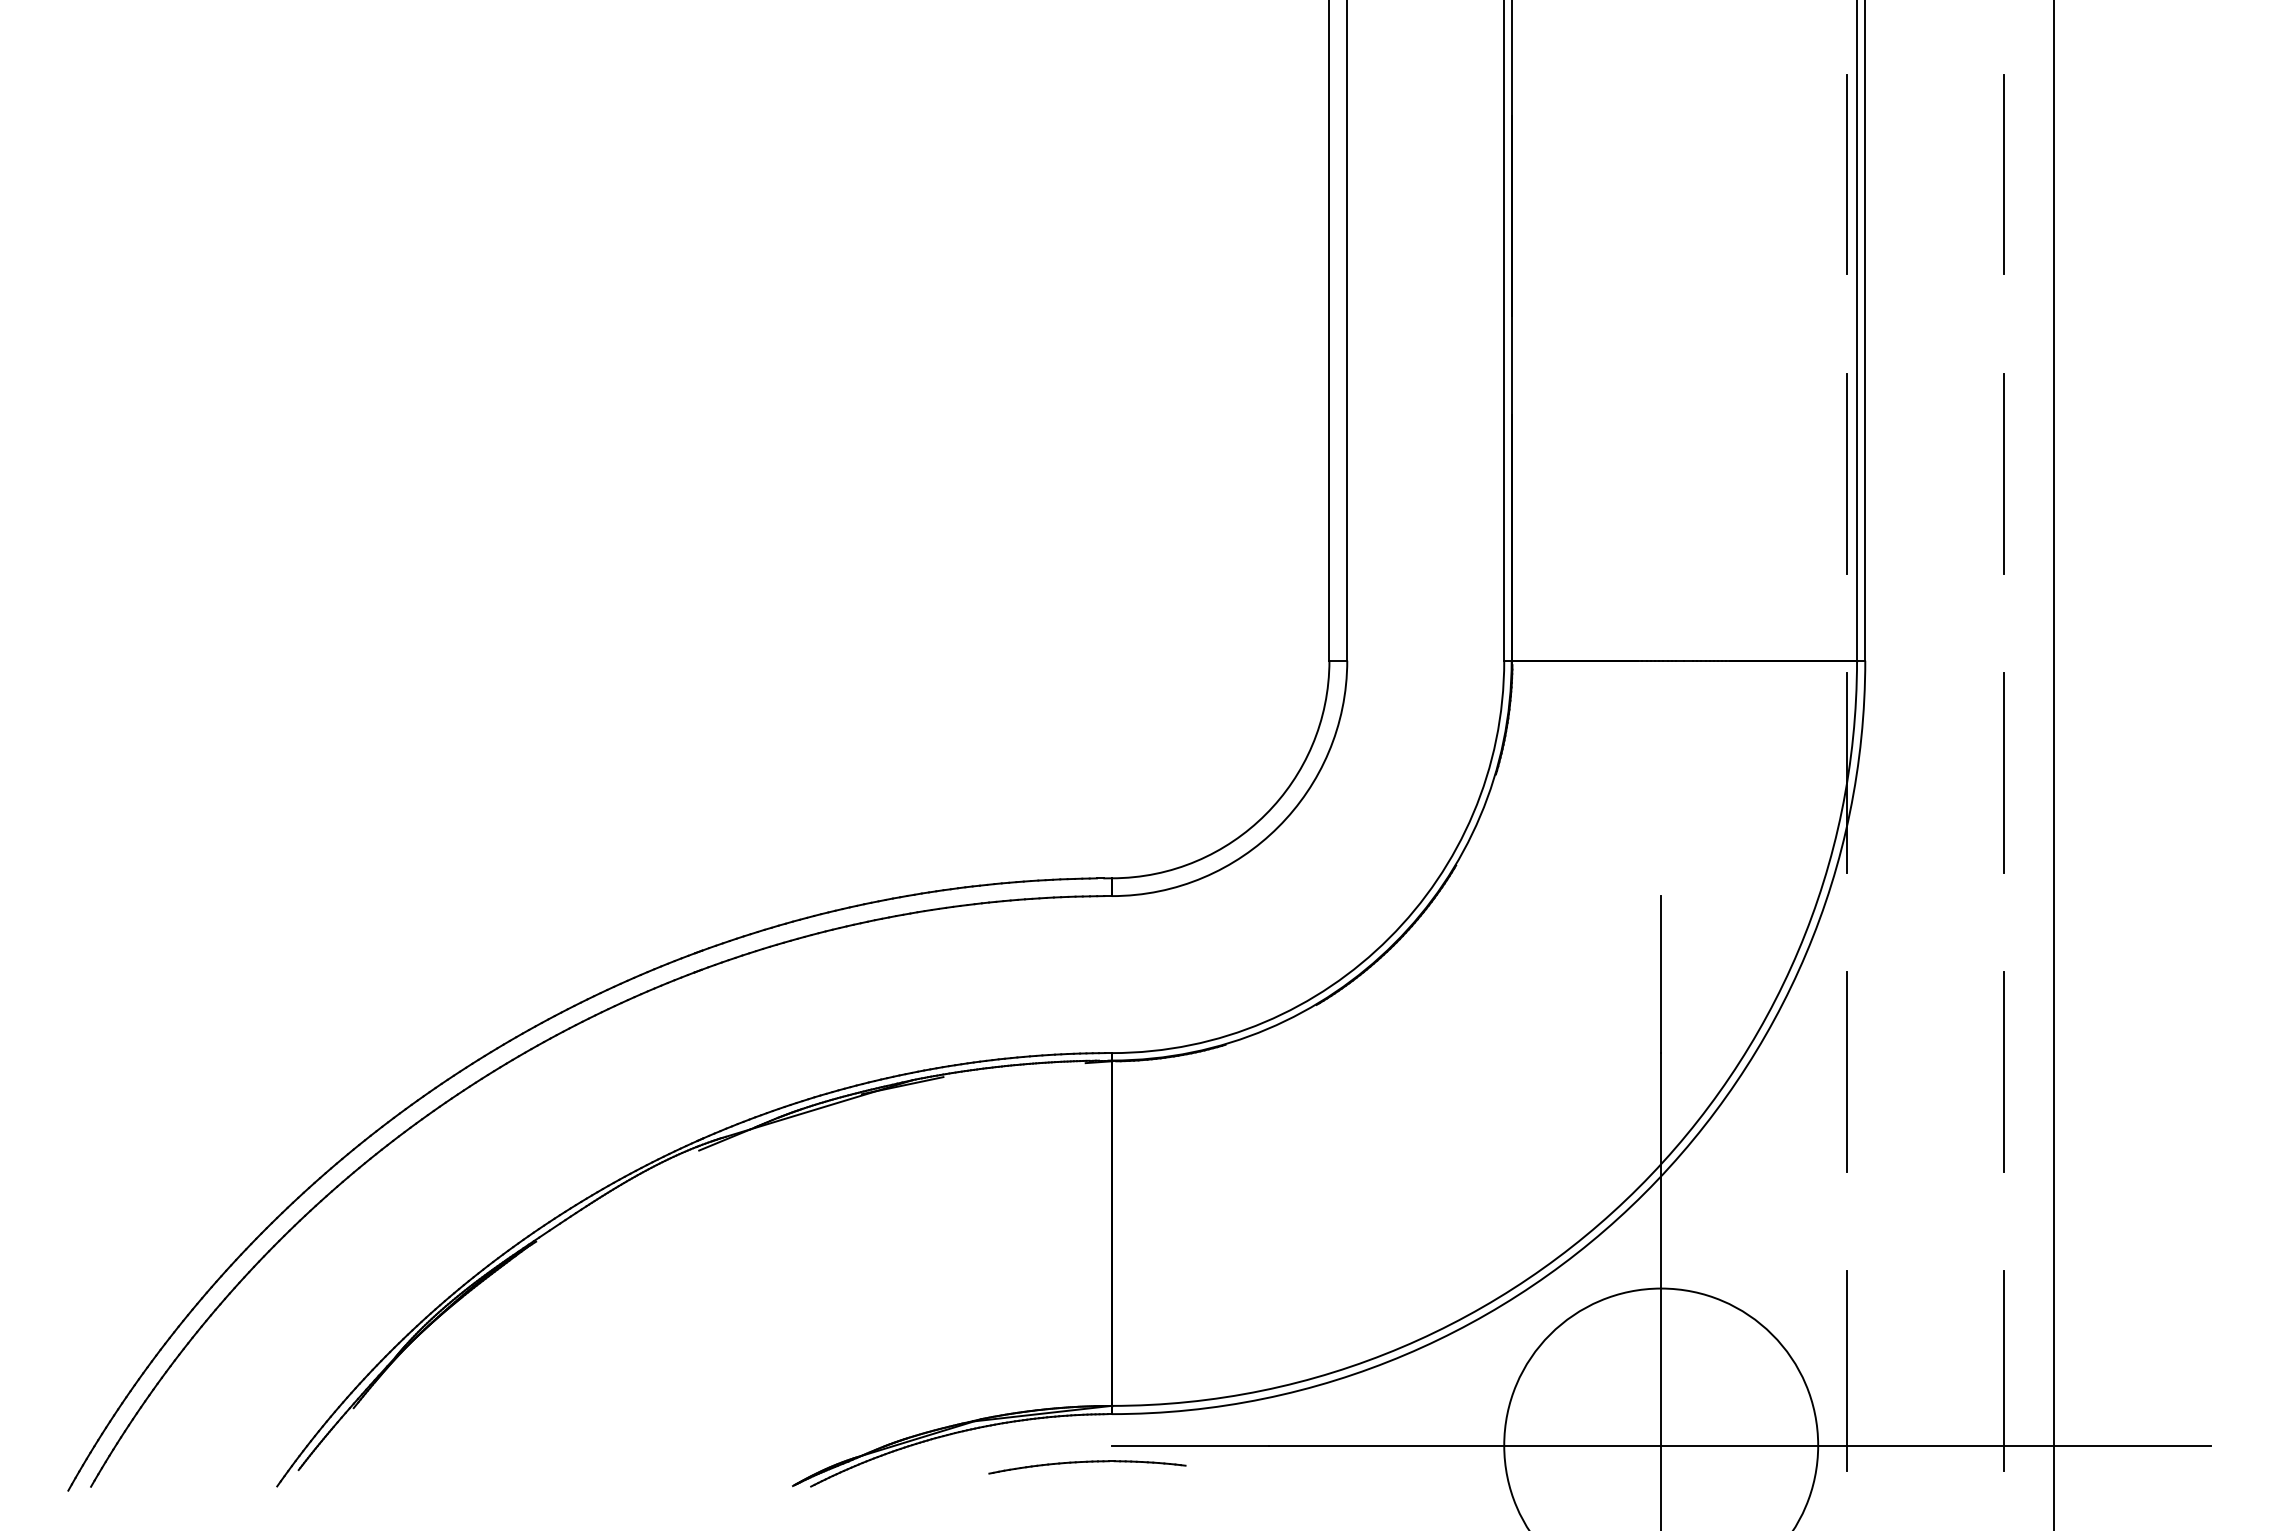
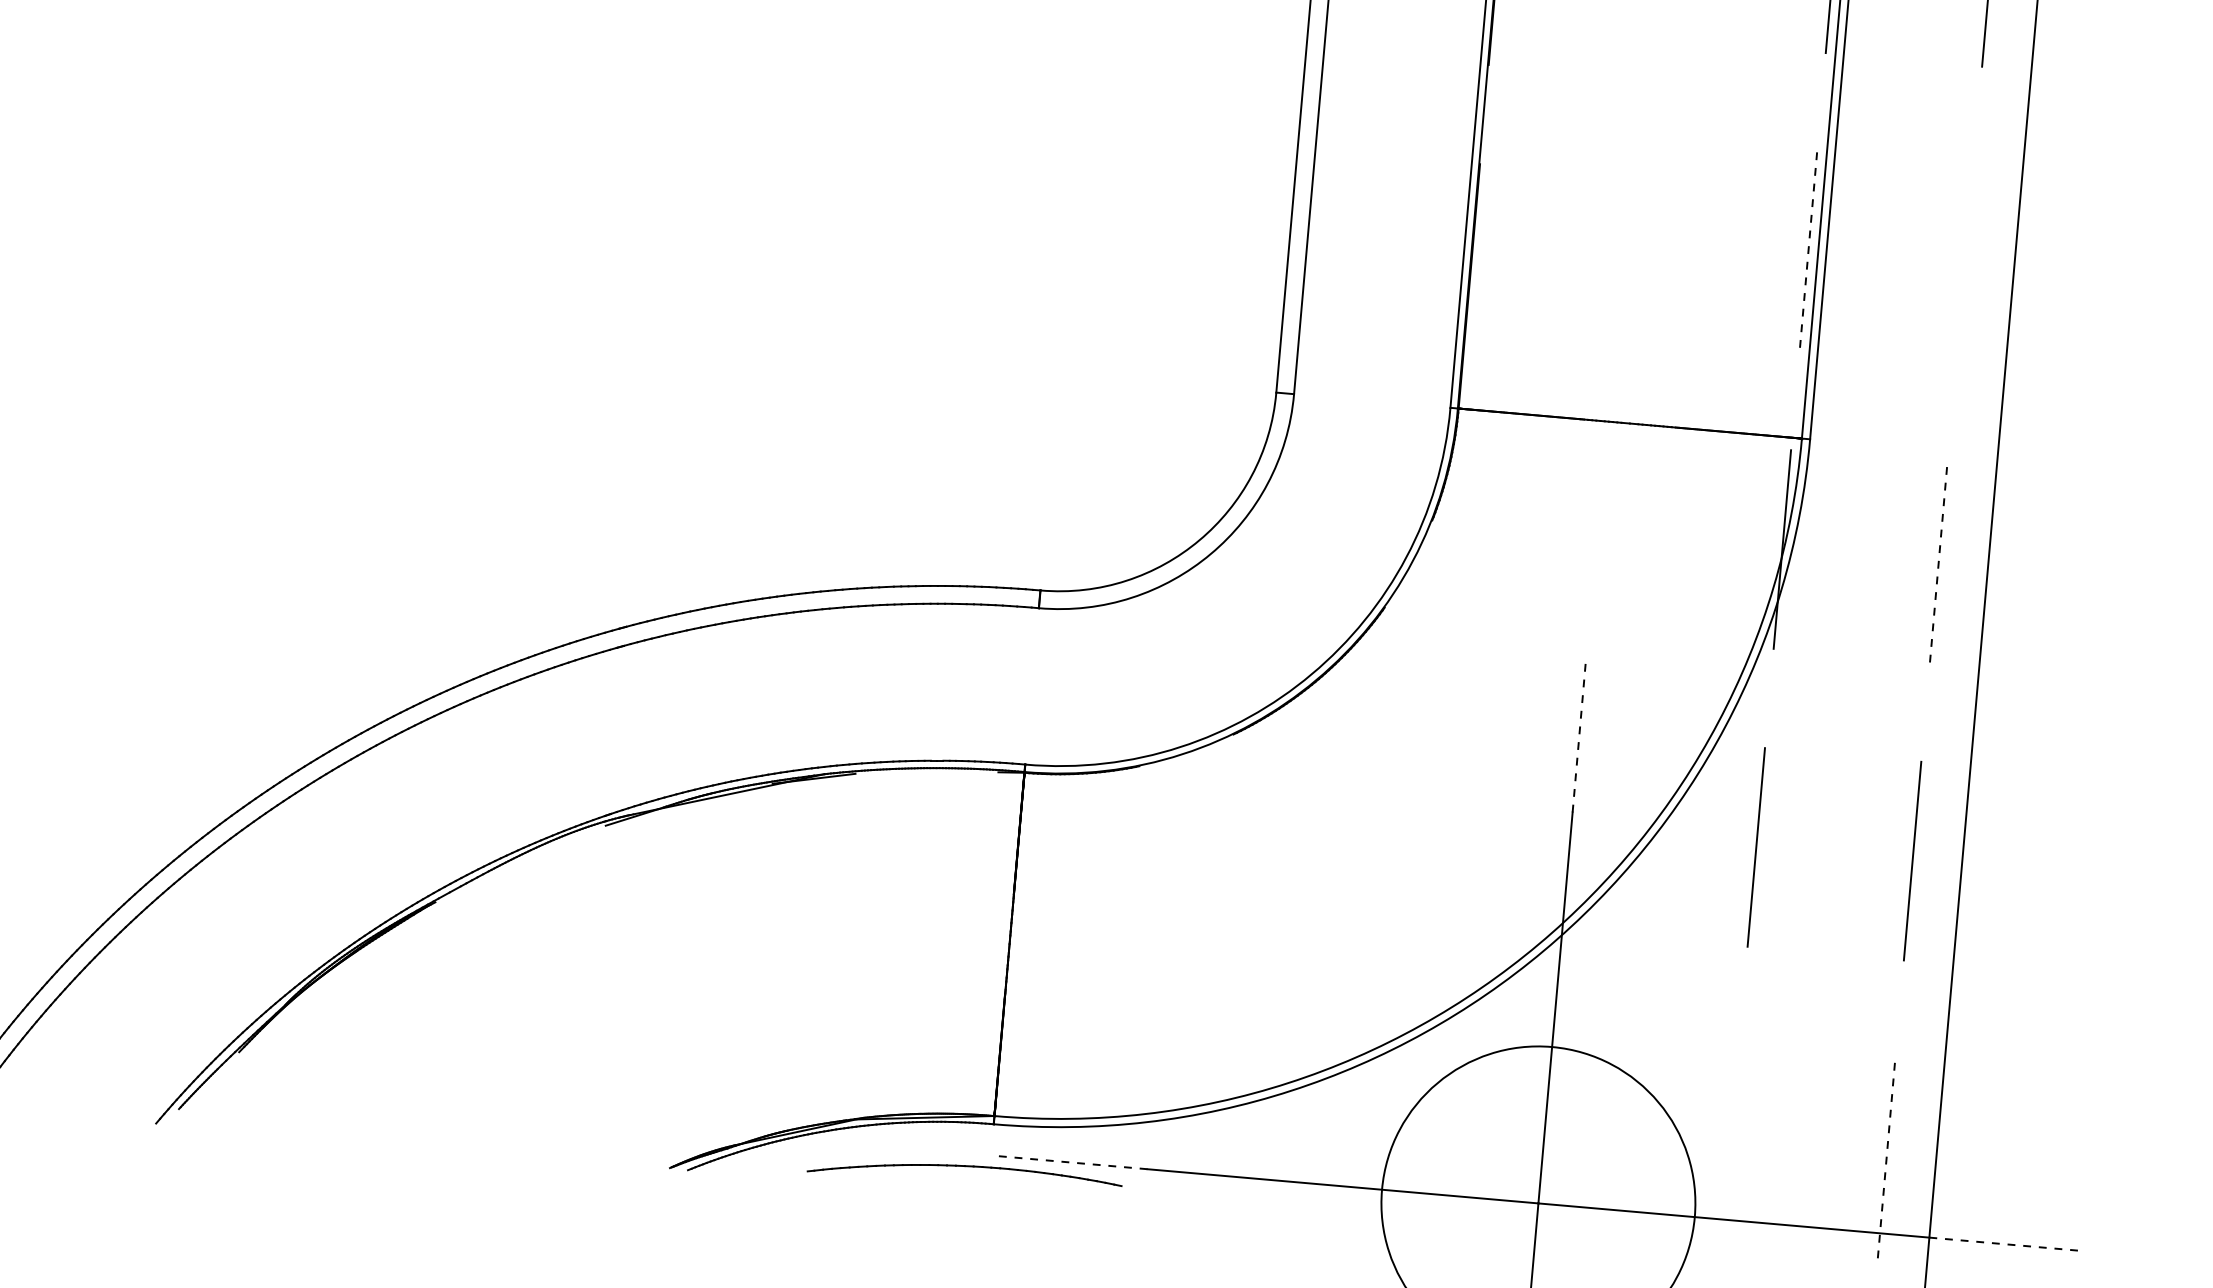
line: (1847, 473) -> (1808, 251), solid -> dashed
line: (2004, 473) -> (1965, 265), removed
line: (2004, 772) -> (1939, 562), solid -> dashed
line: (1661, 974) -> (1579, 734), solid -> dashed
line: (1847, 1370) -> (1730, 1144), removed
line: (2004, 1370) -> (1886, 1158), solid -> dashed
line: (1189, 1445) -> (1068, 1162), solid -> dashed
line: (2132, 1445) -> (2007, 1244), solid -> dashed
part: (1087, 1467) -> (964, 1175), size x1.6

